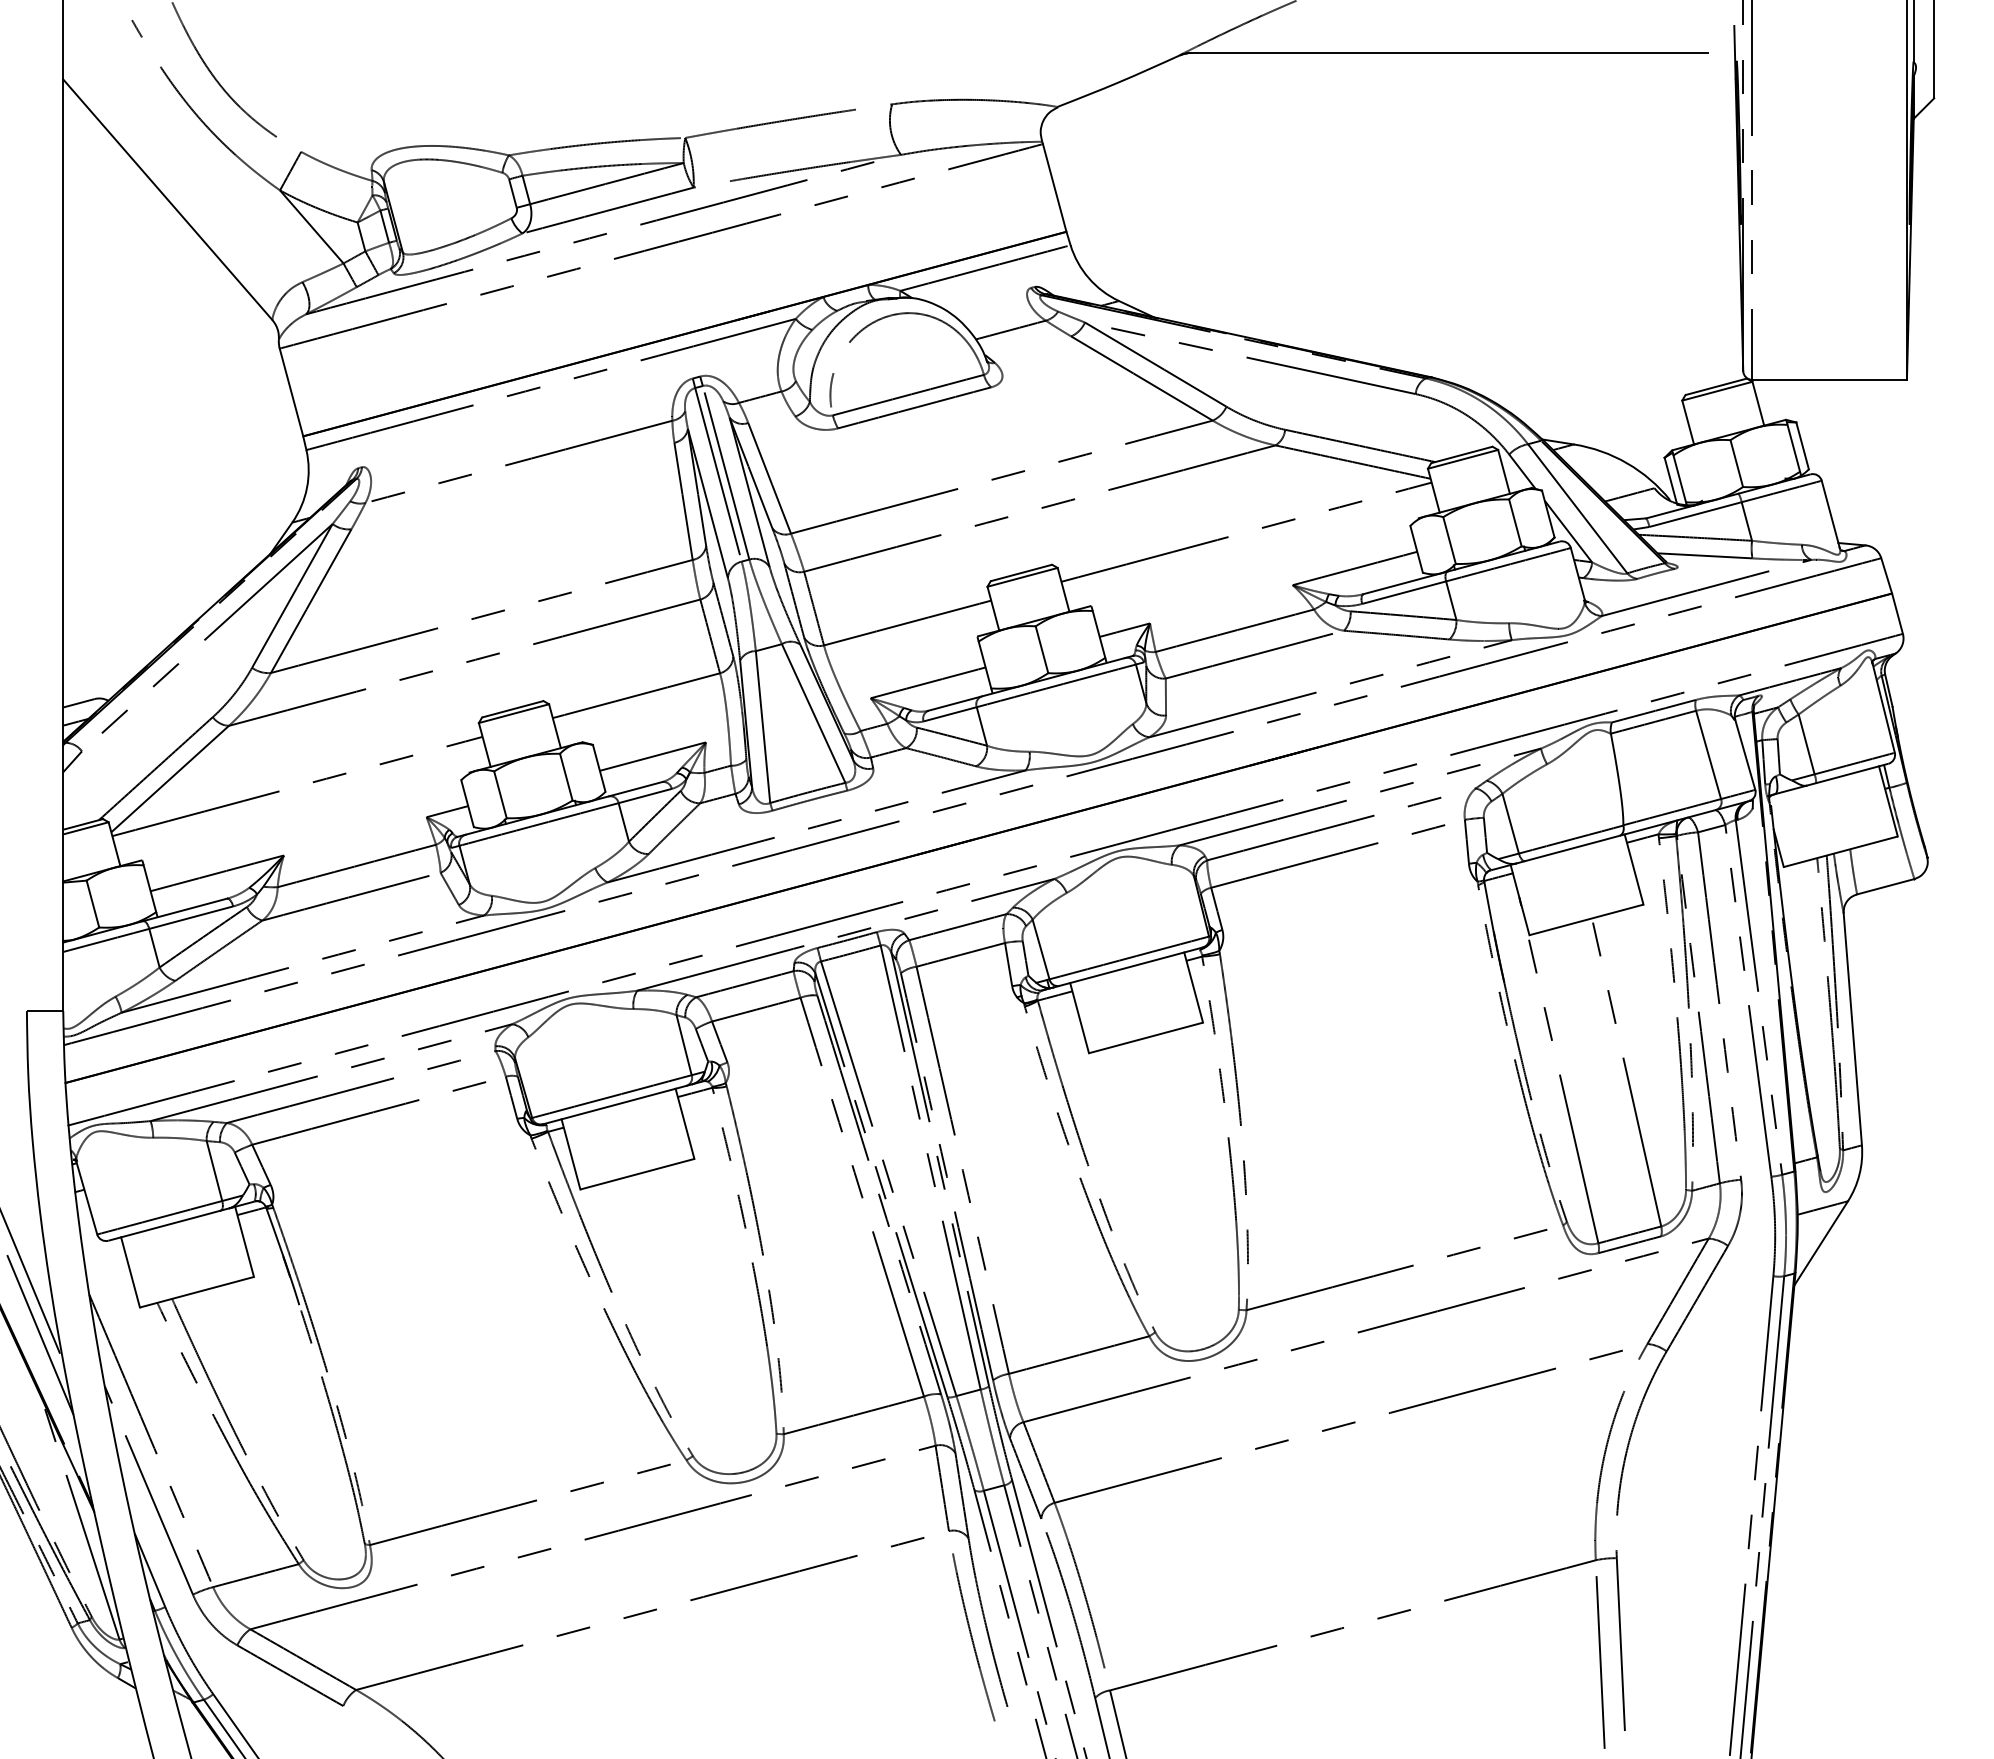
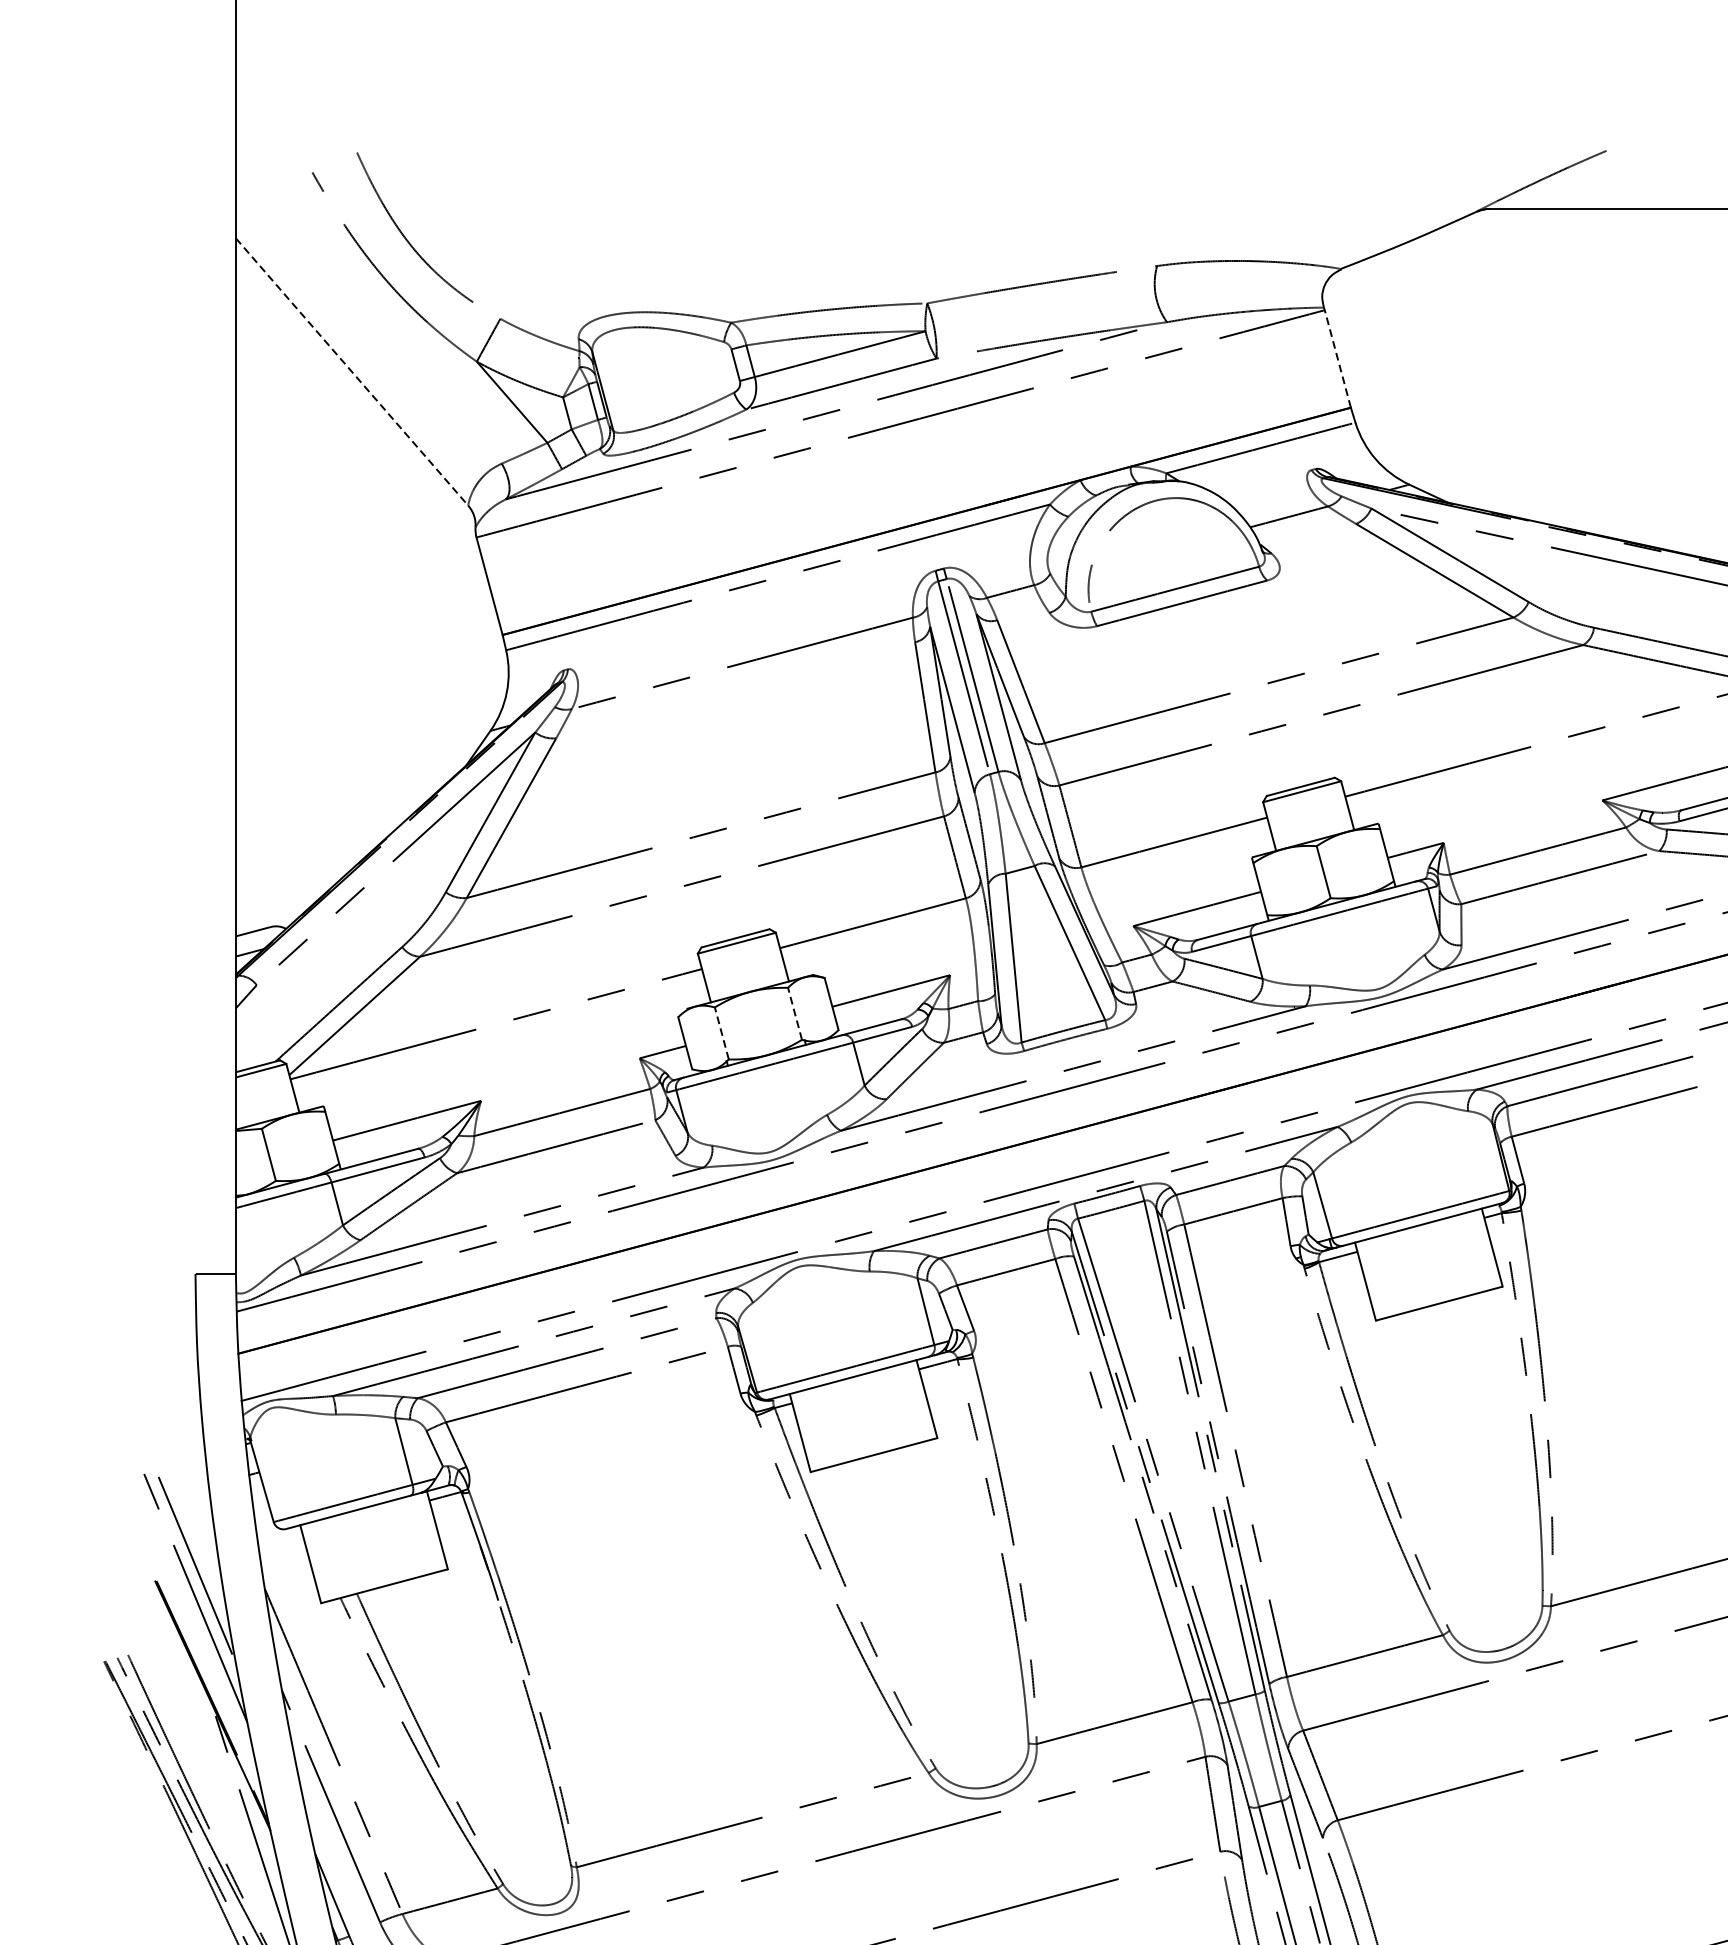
line: (1054, 187) -> (1337, 358), solid -> dashed
line: (168, 200) -> (352, 372), solid -> dashed
line: (566, 776) -> (795, 1013), solid -> dashed
line: (500, 794) -> (721, 1033), solid -> dashed

